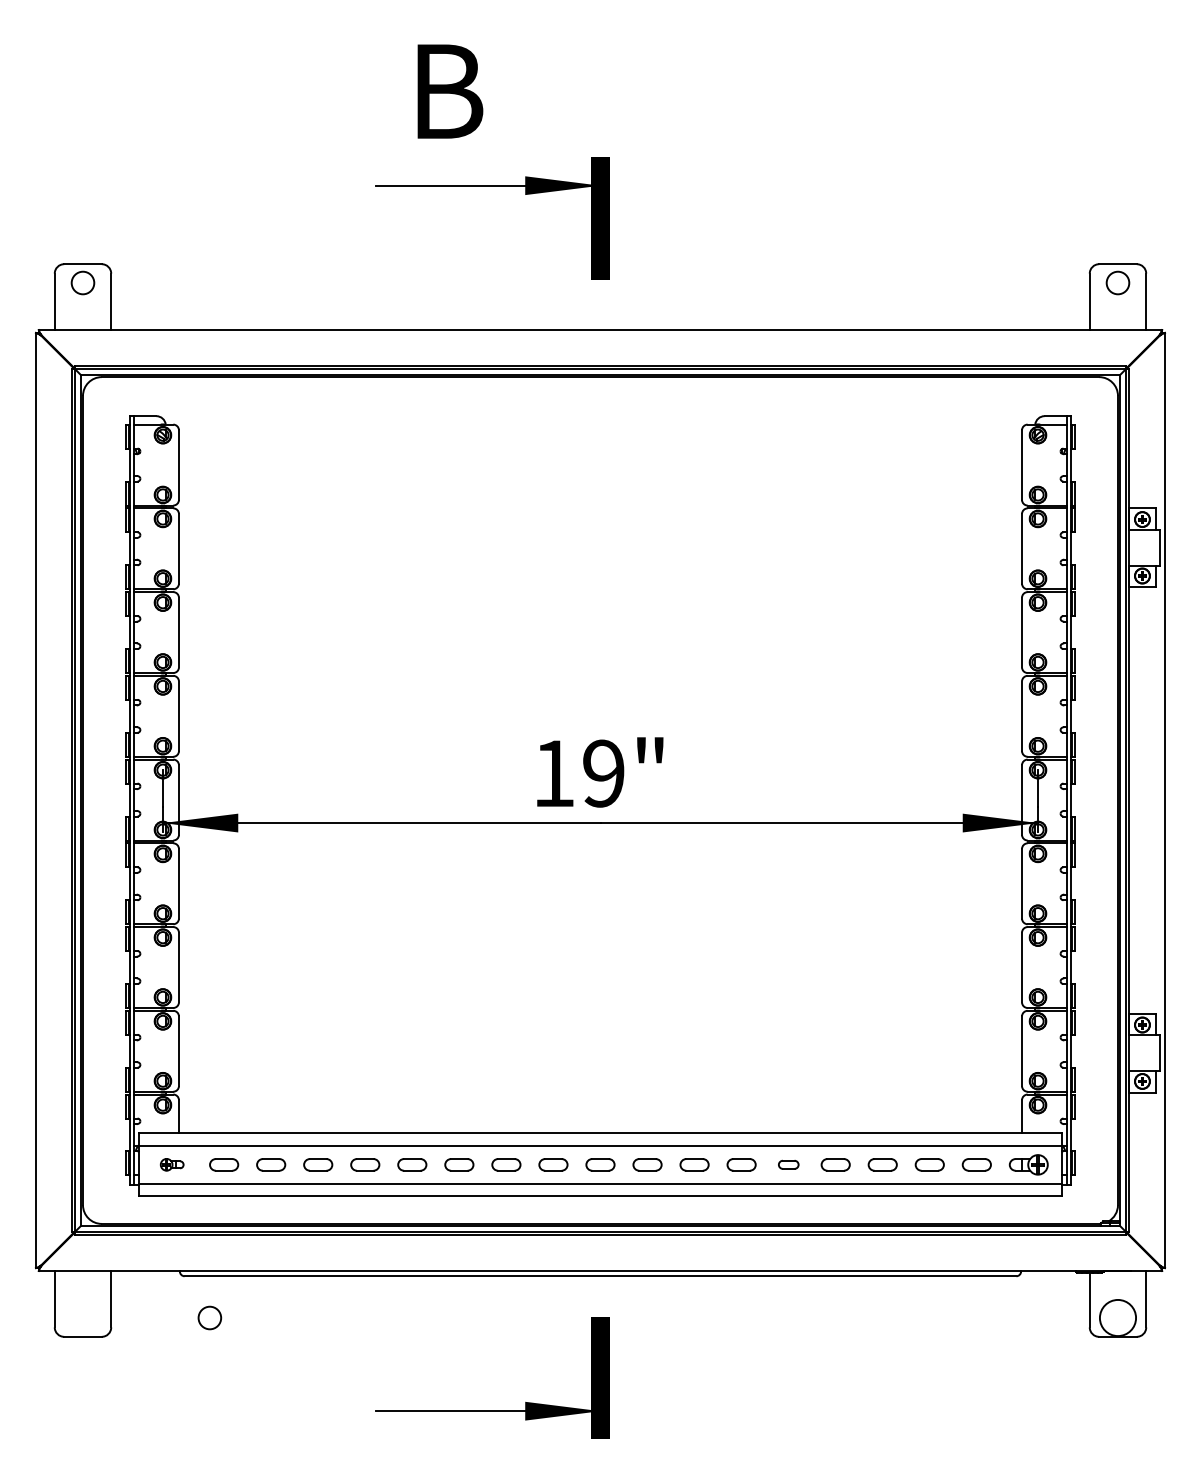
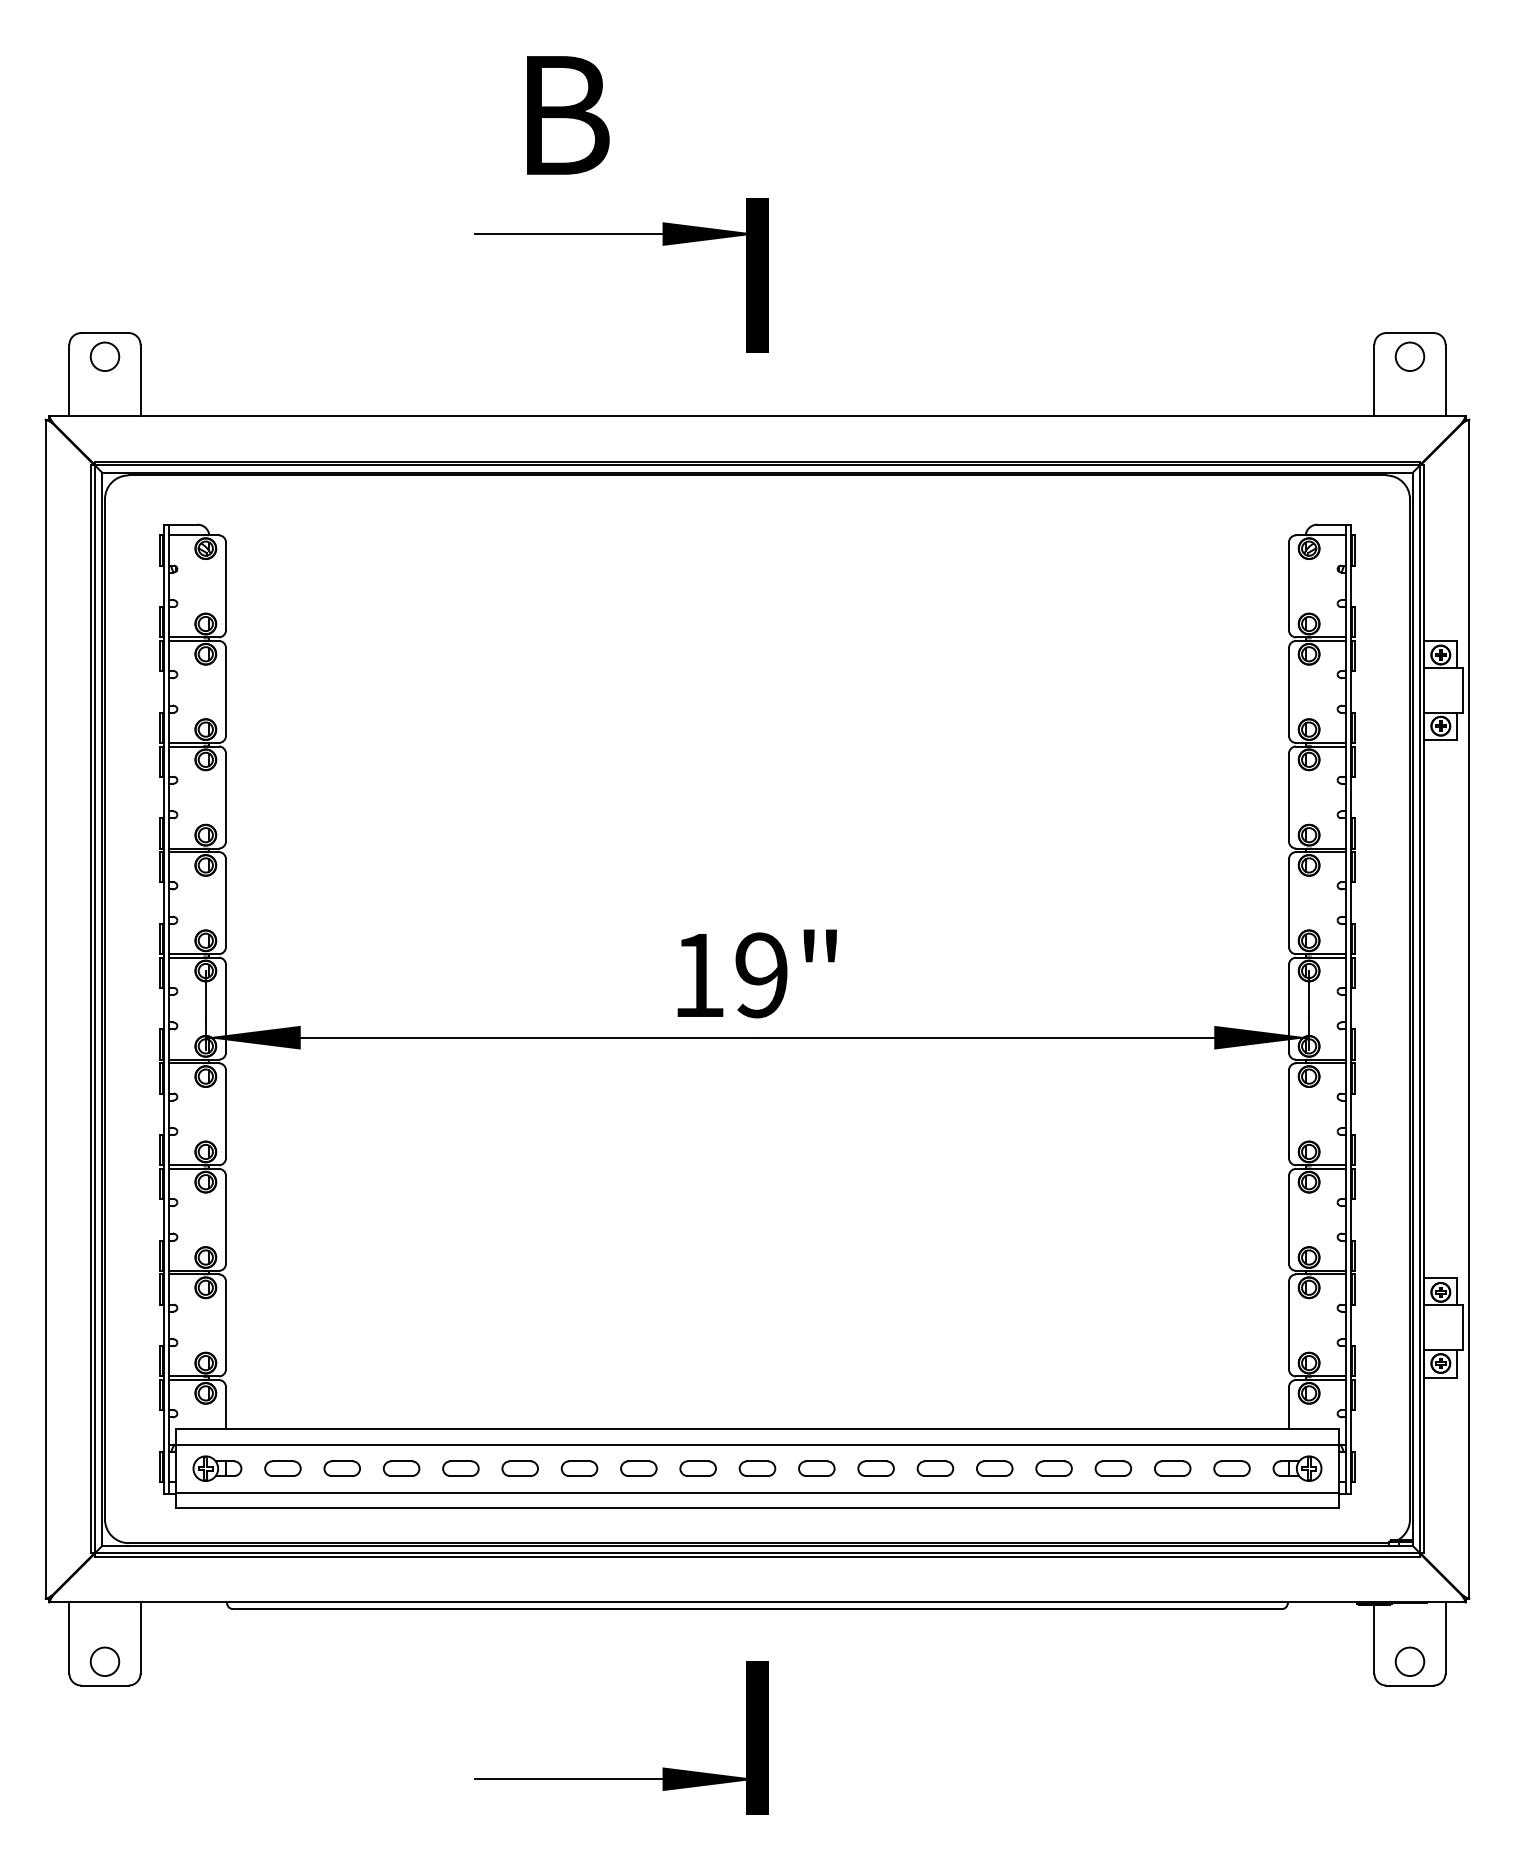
part: (172, 1164) -> (217, 1468), size x1.67
part: (788, 1164) -> (994, 1468), size x1.43
circle: (209, 1317) -> (104, 1661), moved
circle: (1117, 1317) -> (1409, 1661), size x0.62

